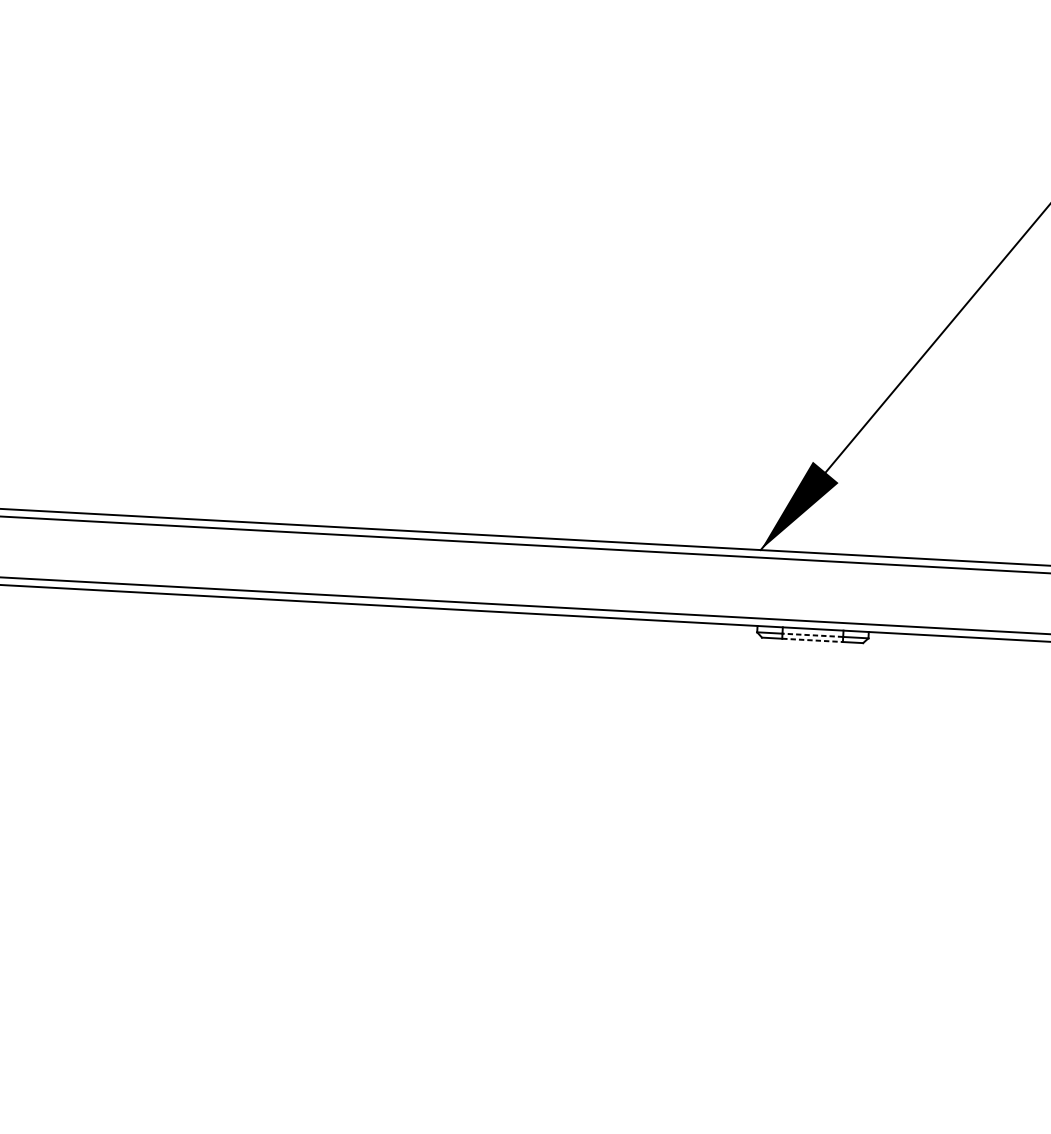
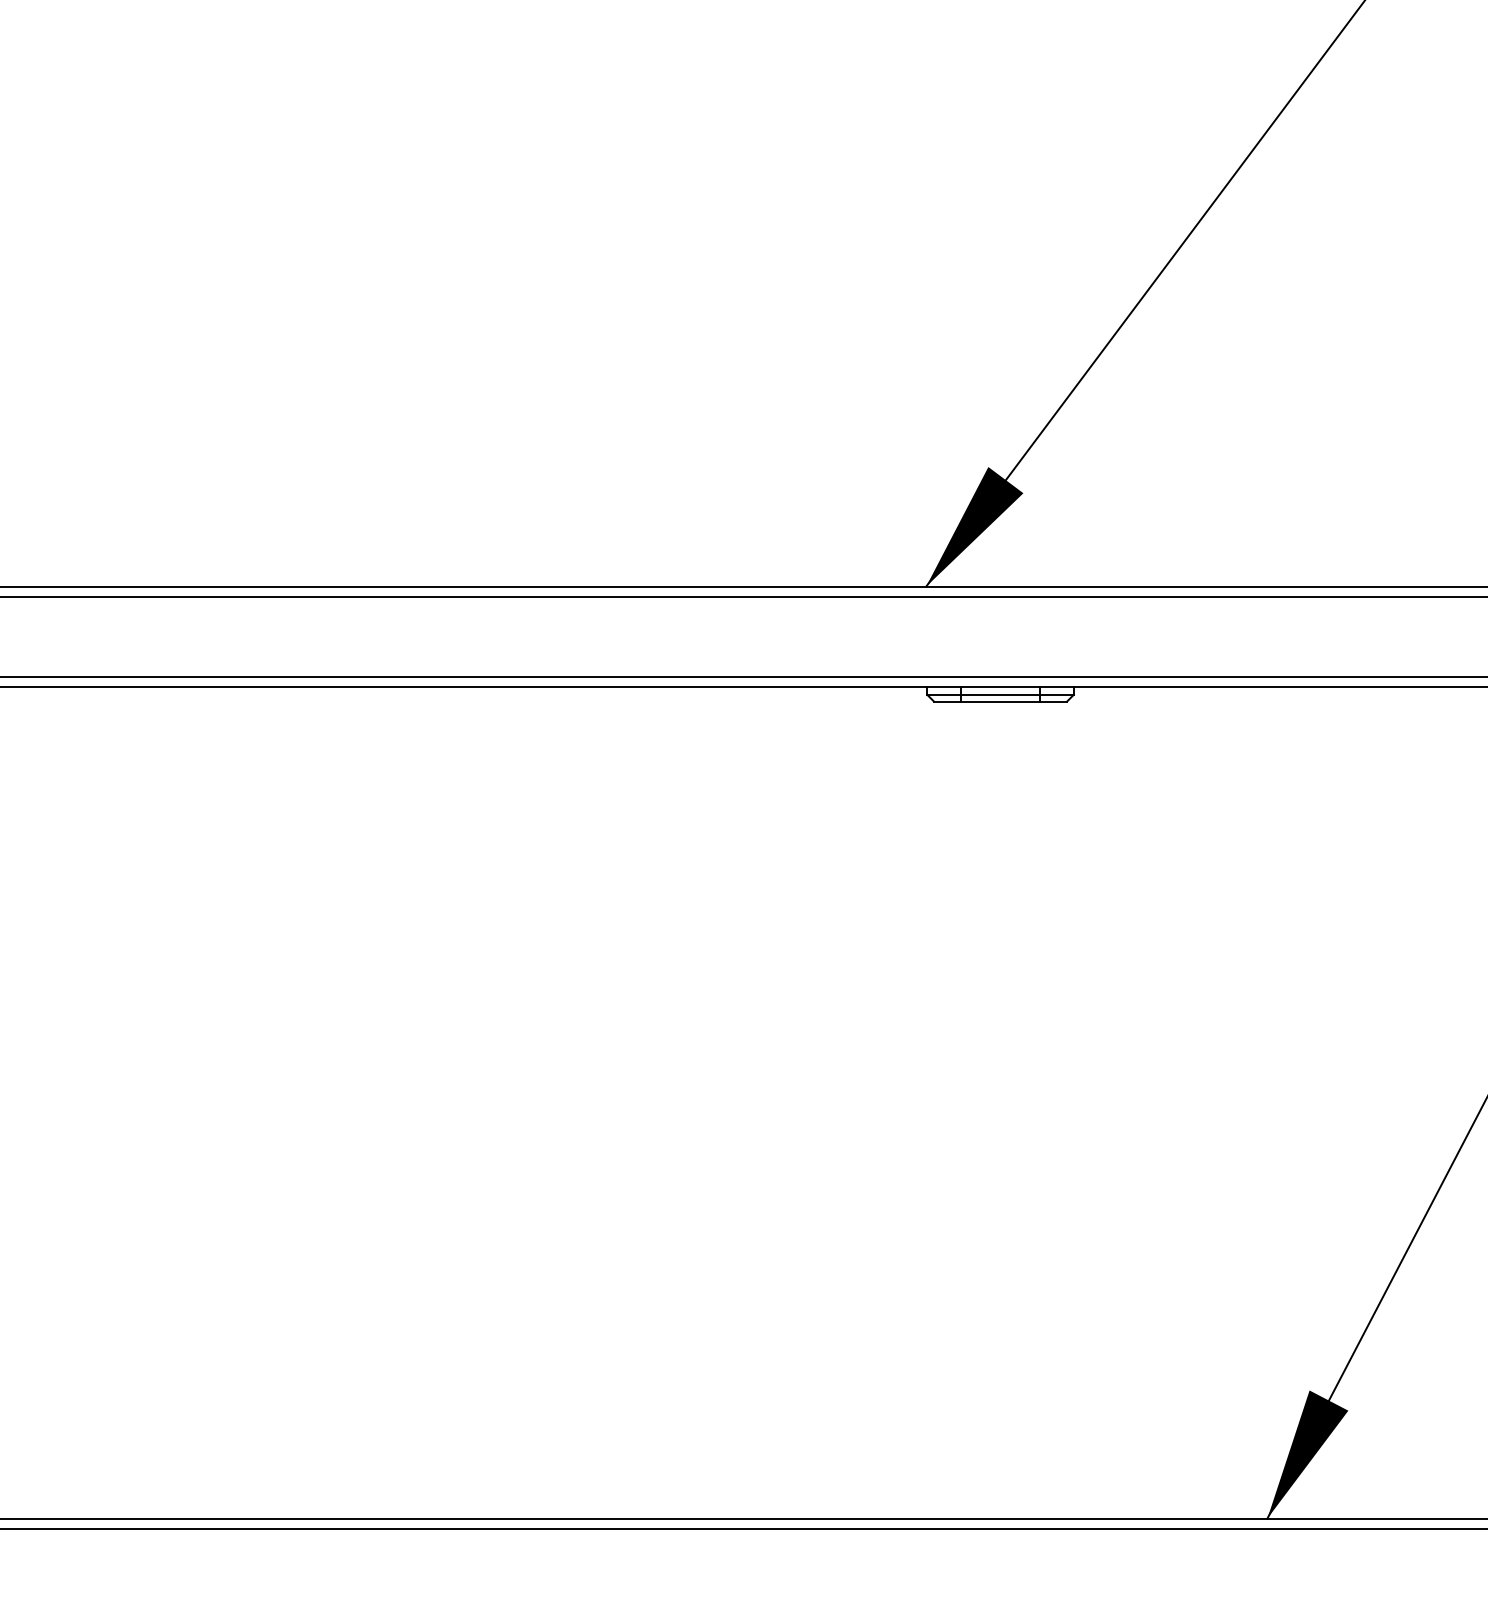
line: (812, 635) -> (1000, 694), dashed -> solid
line: (812, 640) -> (1000, 701), dashed -> solid

